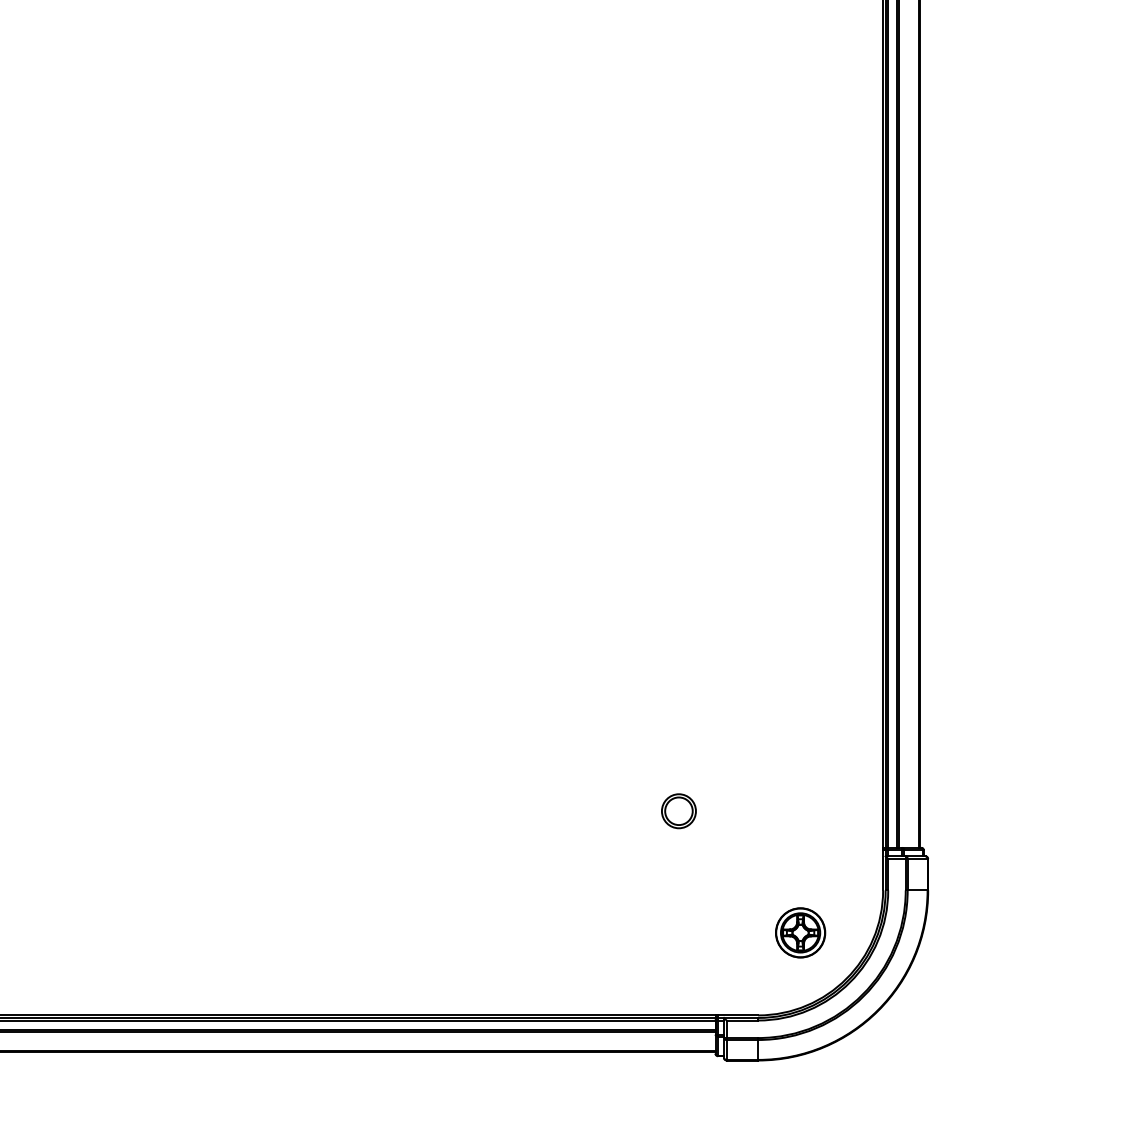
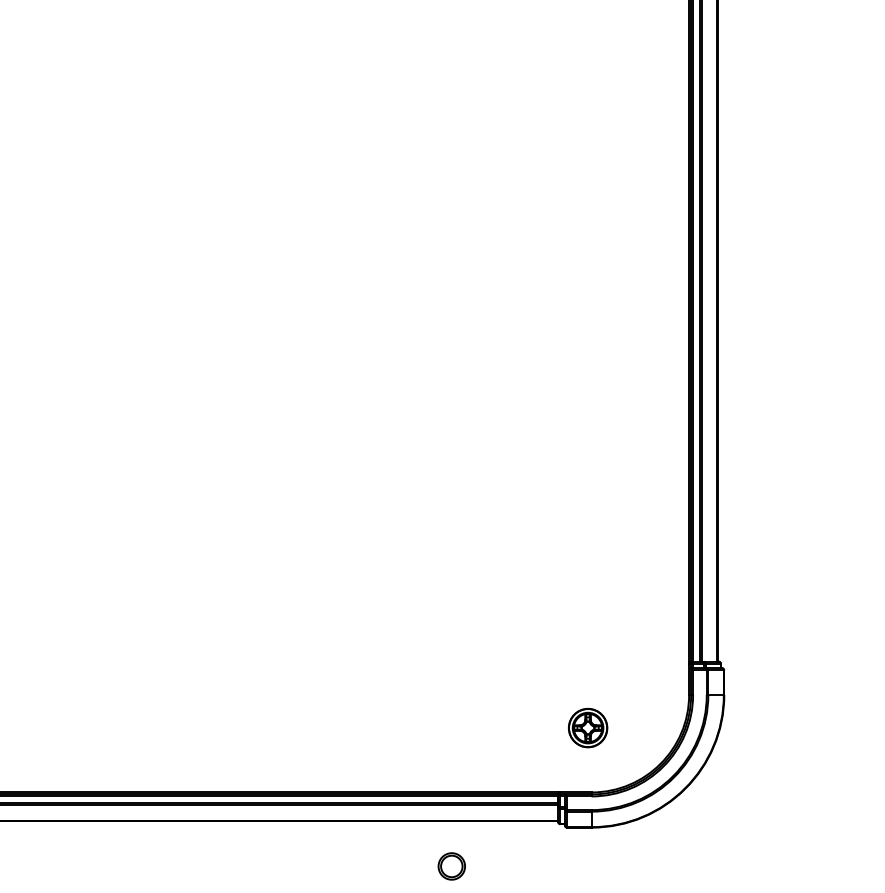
part: (678, 811) -> (451, 866), moved
part: (800, 932) -> (588, 727), moved

